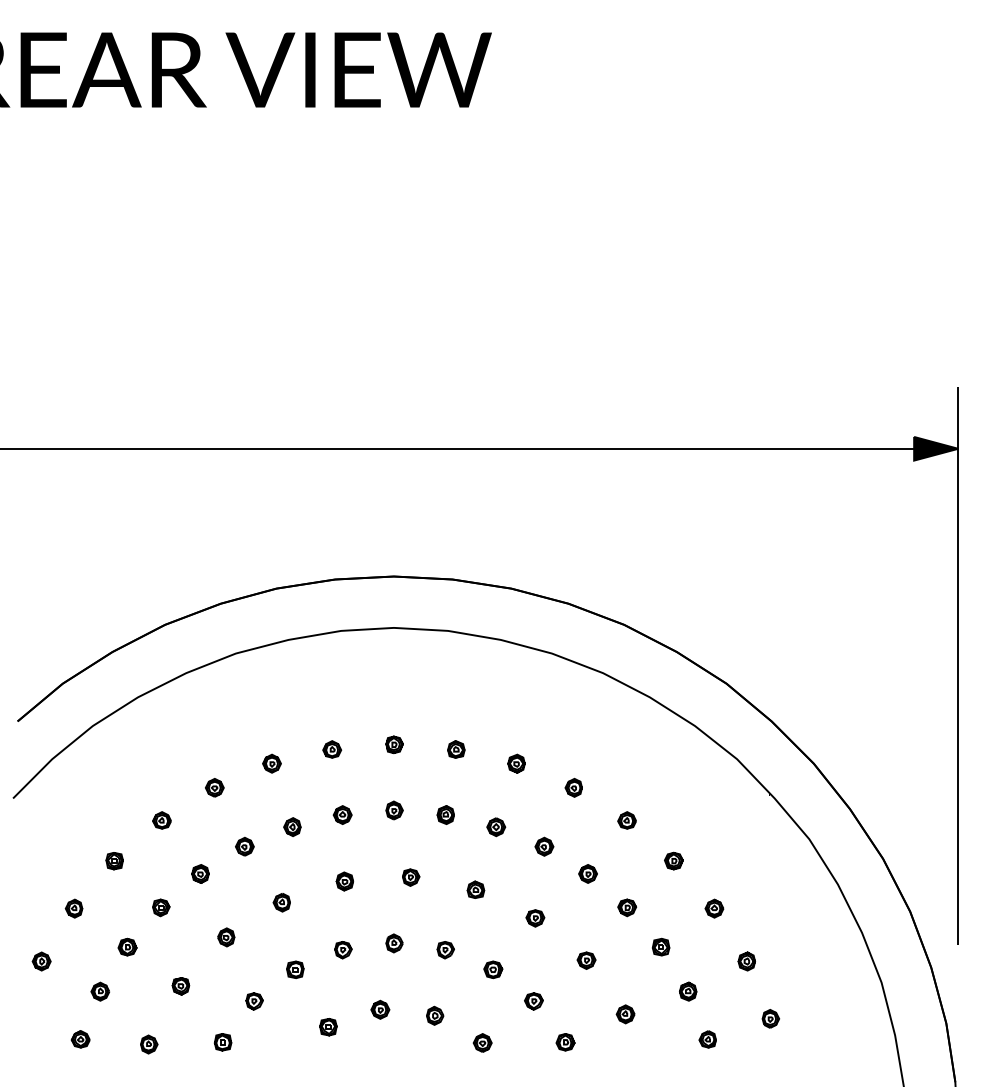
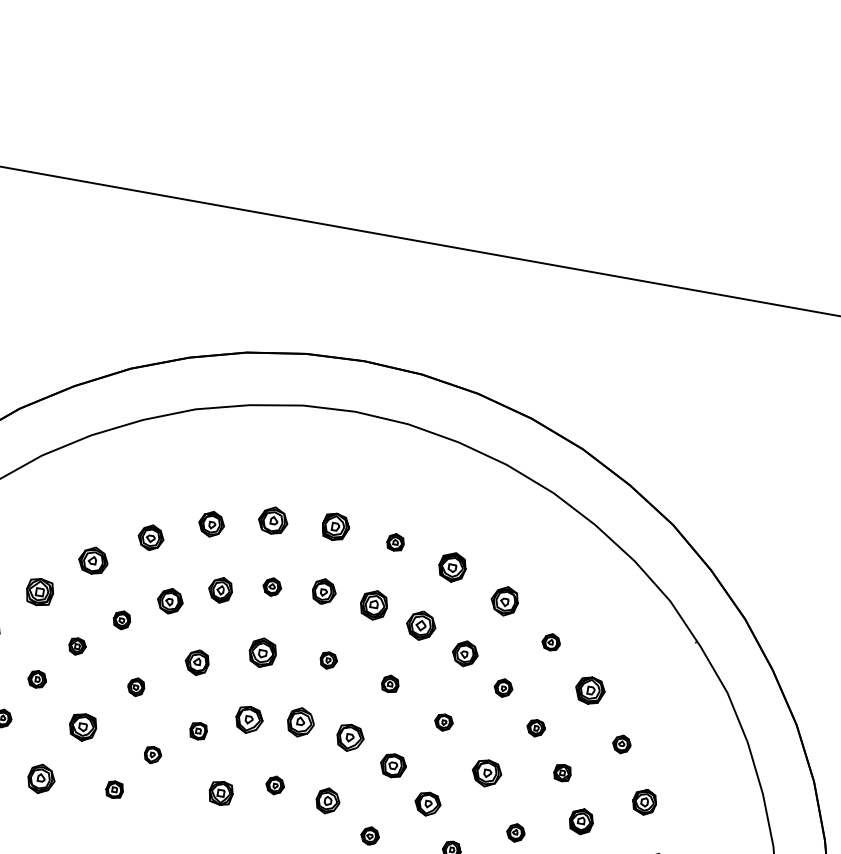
part: (394, 744) -> (335, 526), size x1.6
part: (332, 749) -> (273, 520), size x1.6
part: (271, 763) -> (211, 523), size x1.4
part: (516, 763) -> (452, 566), size x1.6
part: (214, 787) -> (150, 537), size x1.4
part: (573, 787) -> (504, 600), size x1.6
part: (394, 810) -> (324, 591), size x1.4
part: (445, 814) -> (373, 604), size x1.6
part: (161, 820) -> (92, 560), size x1.6
part: (292, 826) -> (220, 589), size x1.4
part: (496, 827) -> (421, 626), size x1.6
part: (244, 846) -> (170, 600), size x1.4
part: (544, 846) -> (465, 653), size x1.4
part: (673, 860) -> (590, 689), size x1.6
part: (114, 861) -> (39, 592), size x1.6
part: (344, 881) -> (262, 652), size x1.6
part: (281, 902) -> (196, 662), size x1.4
part: (394, 943) -> (300, 722), size x1.6
part: (343, 950) -> (249, 720), size x1.6
part: (445, 950) -> (349, 738), size x1.6
part: (586, 960) -> (486, 773), size x1.6
part: (746, 961) -> (644, 802), size x1.4
part: (493, 969) -> (393, 765), size x1.4
part: (180, 986) -> (82, 727), size x1.6
part: (688, 991) -> (581, 821), size x1.4
part: (533, 1001) -> (427, 804), size x1.4
part: (435, 1015) -> (328, 800), size x1.4
part: (328, 1027) -> (221, 793), size x1.4
part: (149, 1044) -> (41, 779), size x1.6

